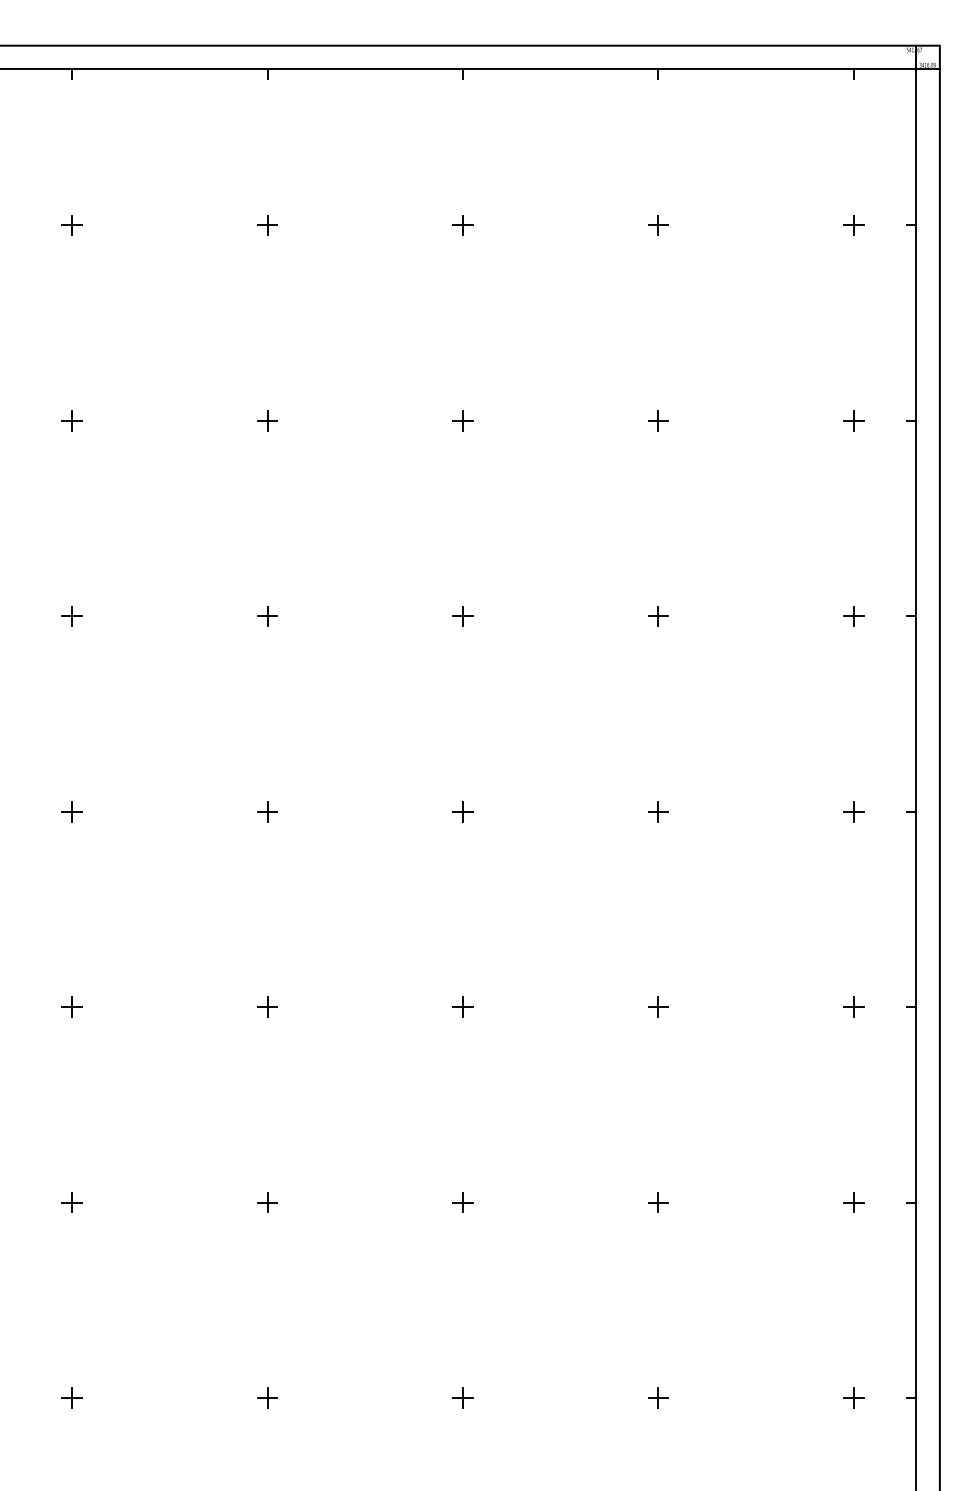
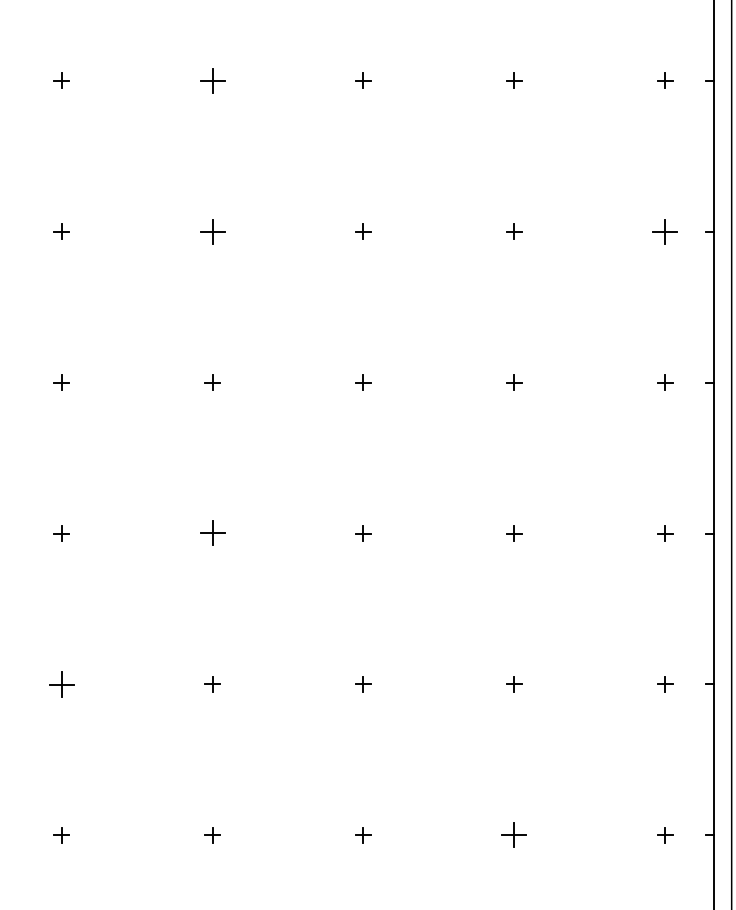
part: (267, 225) -> (212, 80), size x1.6
part: (267, 420) -> (212, 231), size x1.6
part: (853, 420) -> (664, 231), size x1.6
part: (267, 811) -> (212, 533), size x1.6
part: (71, 1006) -> (61, 683), size x1.6
part: (658, 1202) -> (514, 835), size x1.6

